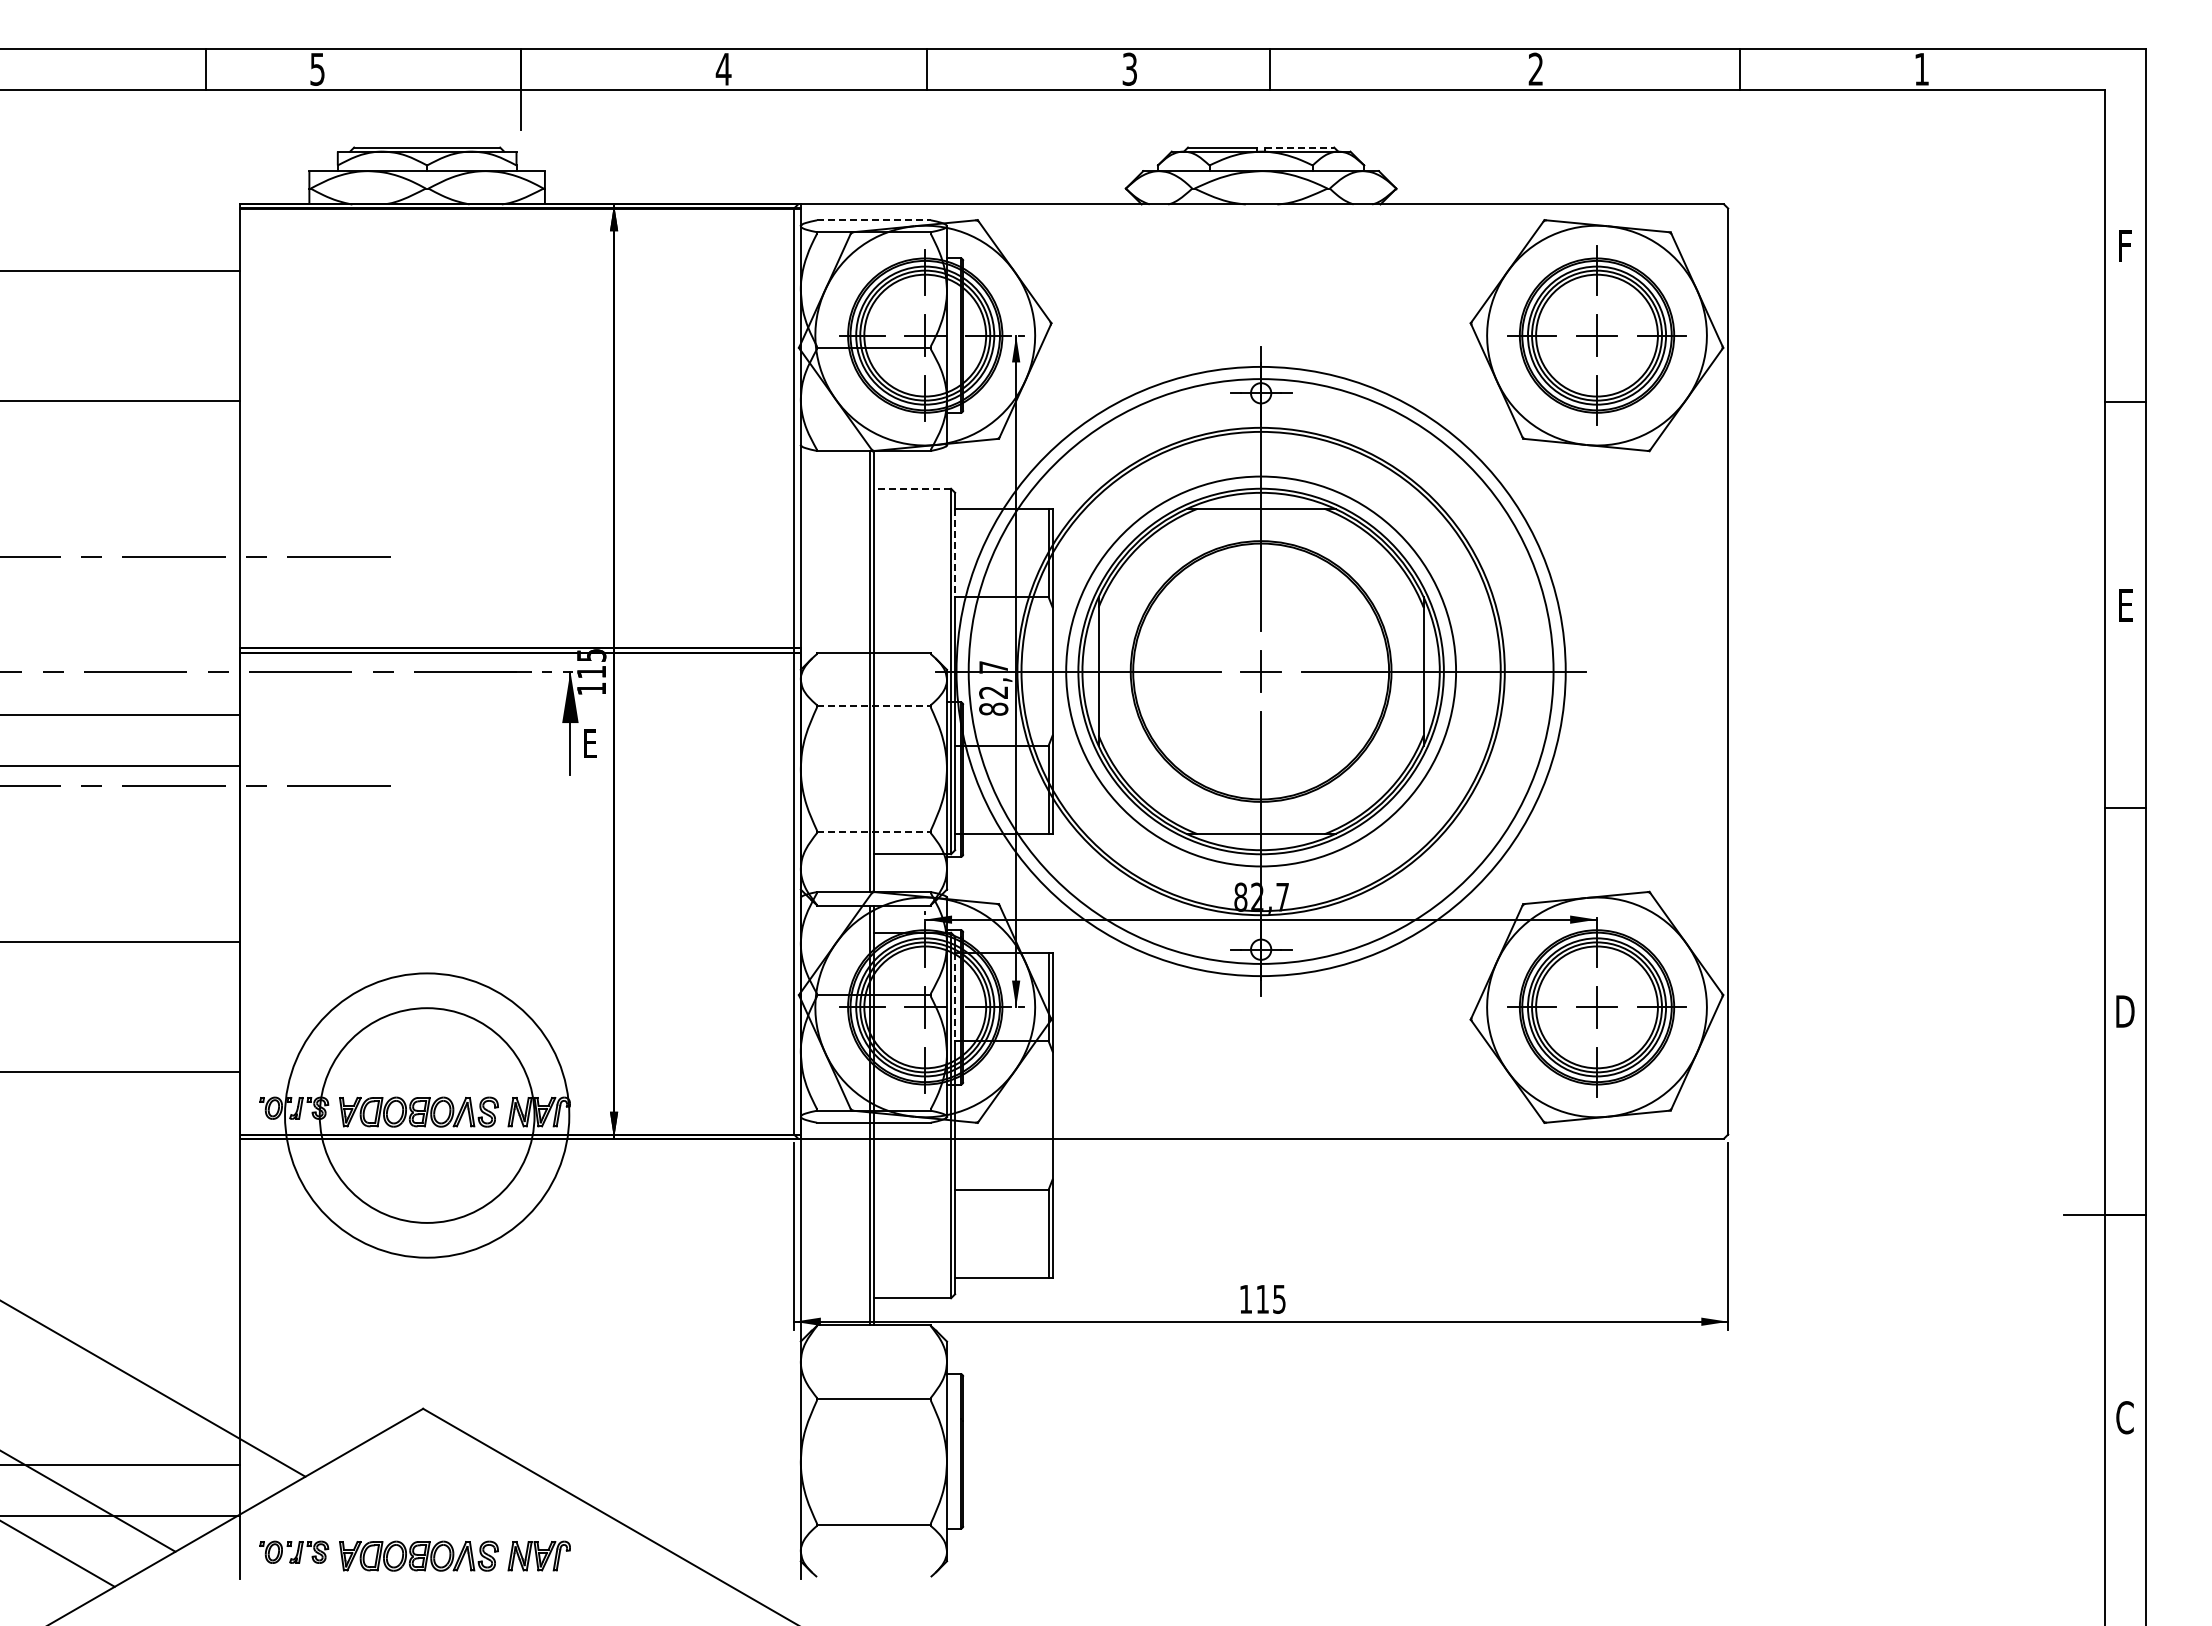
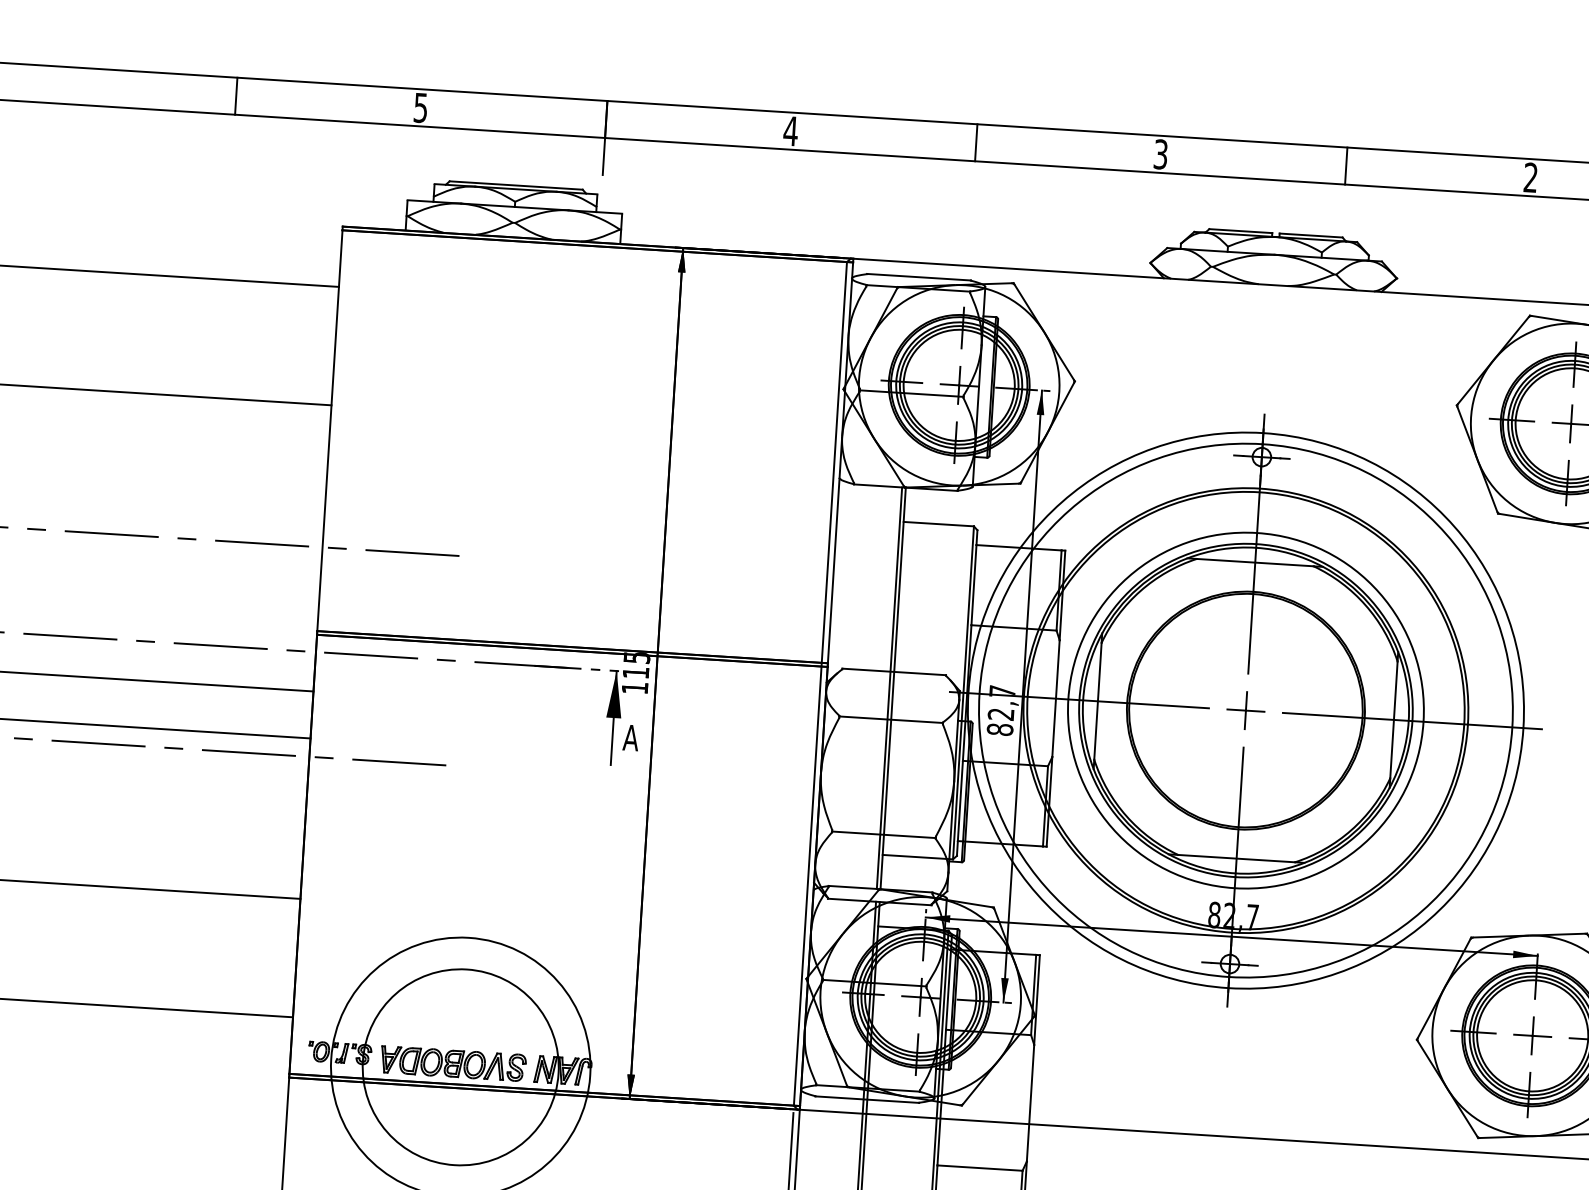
line: (205, 68) -> (235, 95), moved
line: (1270, 68) -> (1346, 165), moved
line: (1299, 147) -> (1310, 235), dashed -> solid
line: (873, 220) -> (918, 277), dashed -> solid
line: (912, 488) -> (938, 523), dashed -> solid
line: (955, 553) -> (974, 585), dashed -> solid
line: (873, 705) -> (890, 719), dashed -> solid
text: (590, 743) -> (630, 737), E -> A
line: (873, 832) -> (883, 835), dashed -> solid
line: (955, 997) -> (948, 990), dashed -> solid

